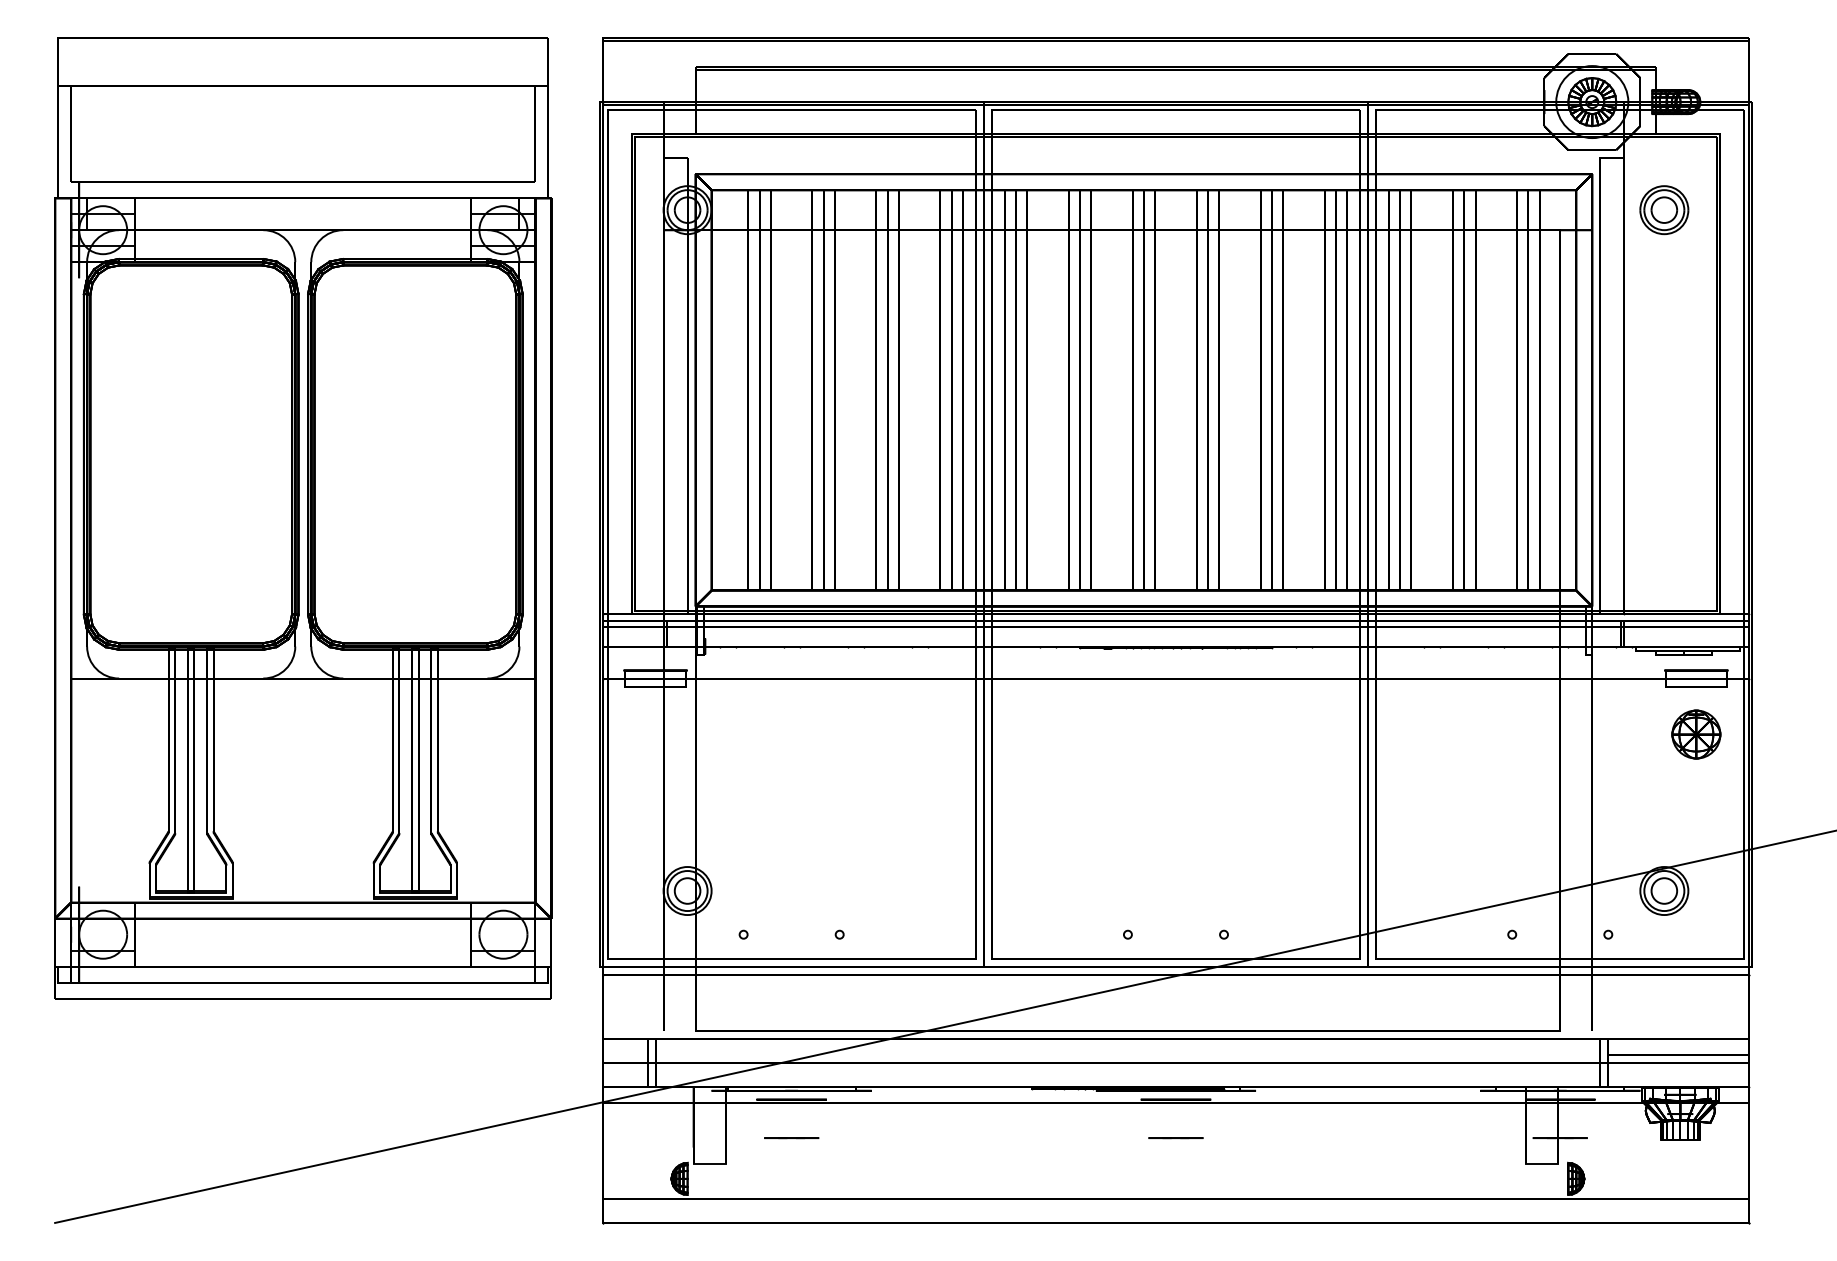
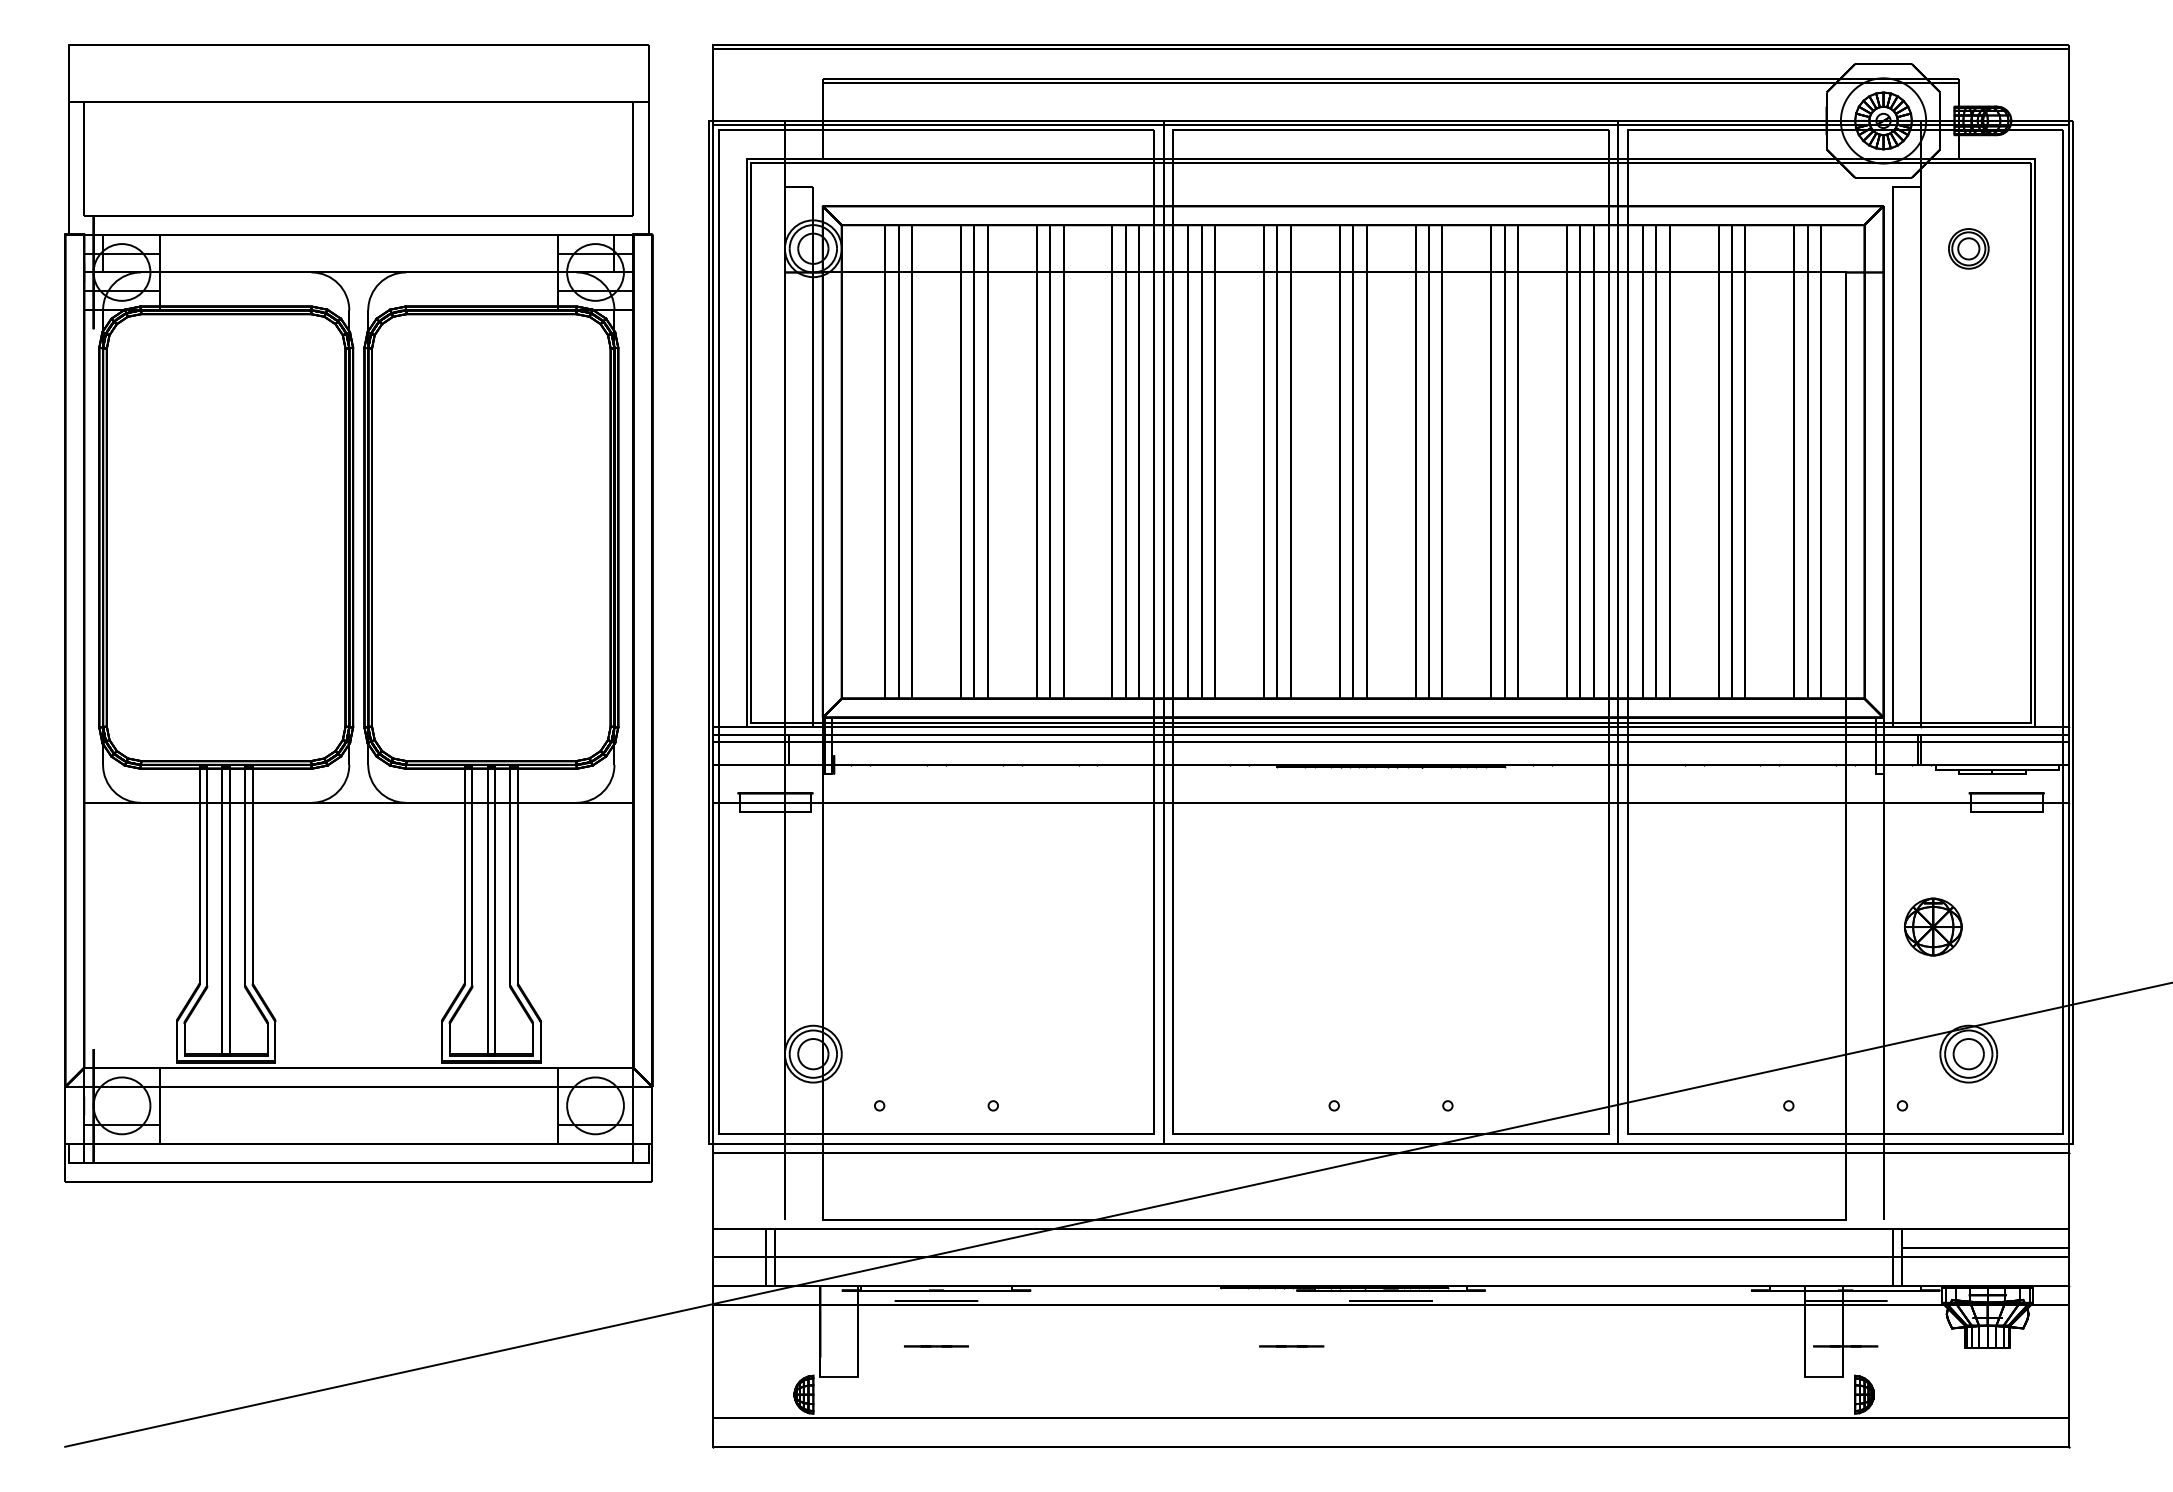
part: (1664, 210) -> (1968, 249), size x0.7
part: (1696, 734) -> (1933, 926), moved
line: (1175, 1138) -> (1291, 1346), moved

